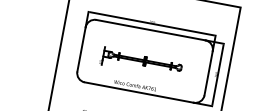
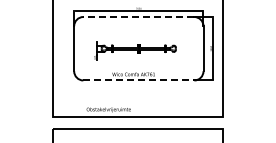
line: (150, 30) -> (138, 17), solid -> dashed
line: (139, 92) -> (139, 80), solid -> dashed

